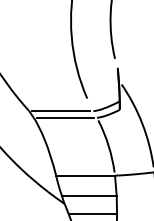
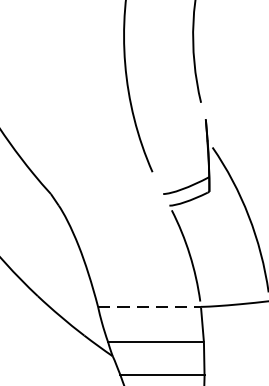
line: (61, 111) -> (107, 194), removed
line: (64, 117) -> (112, 205), removed
line: (86, 175) -> (151, 306), solid -> dashed

